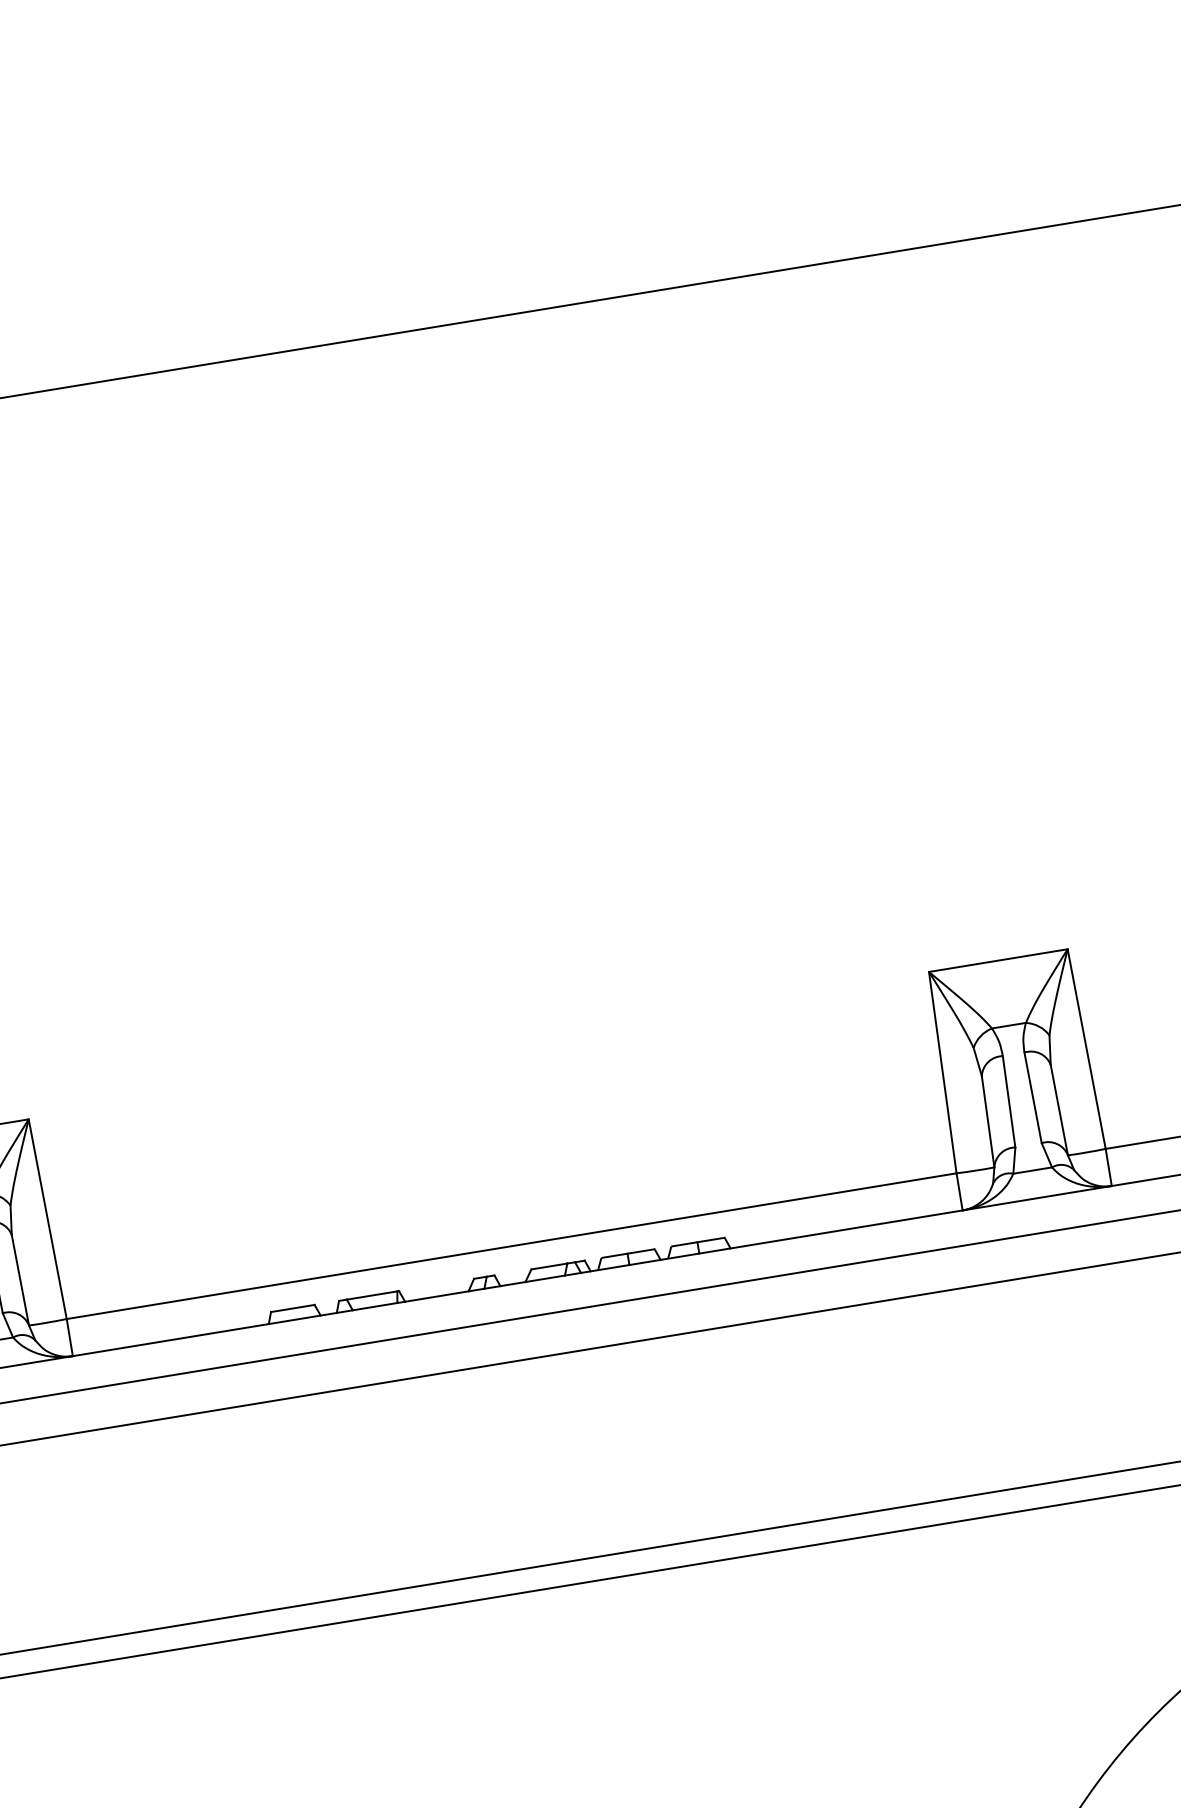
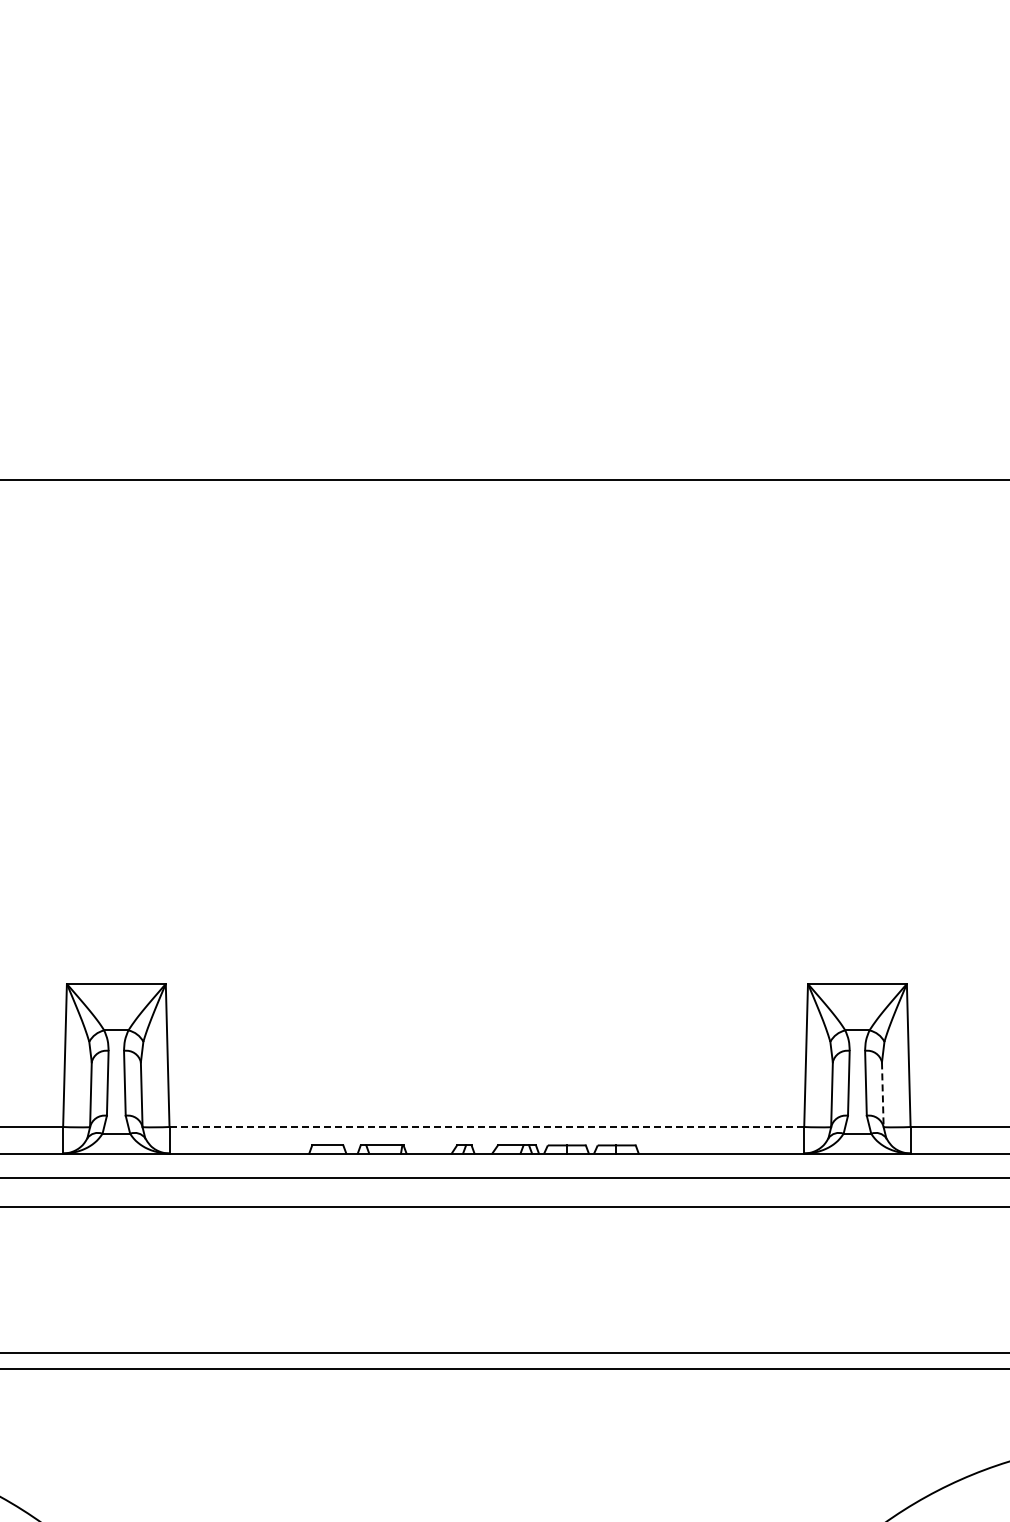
line: (1059, 1111) -> (882, 1095), solid -> dashed
line: (511, 1246) -> (486, 1127), solid -> dashed

